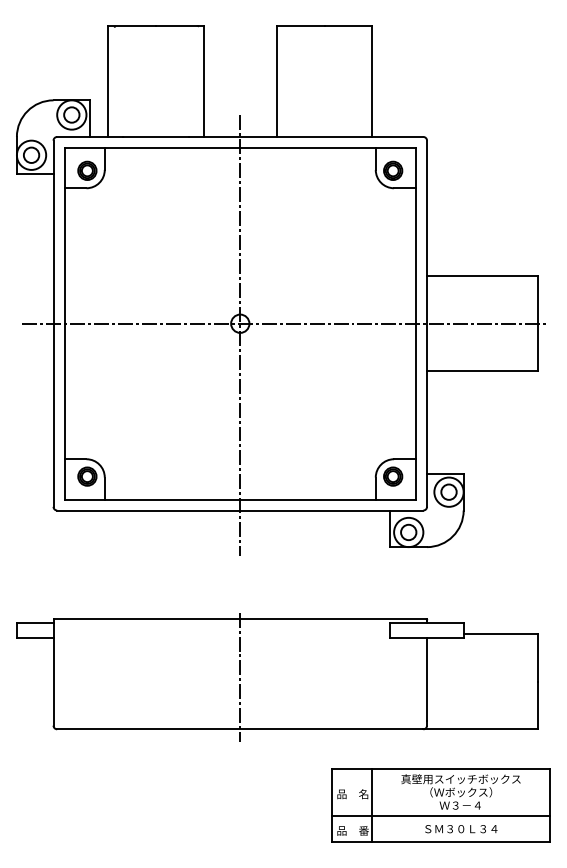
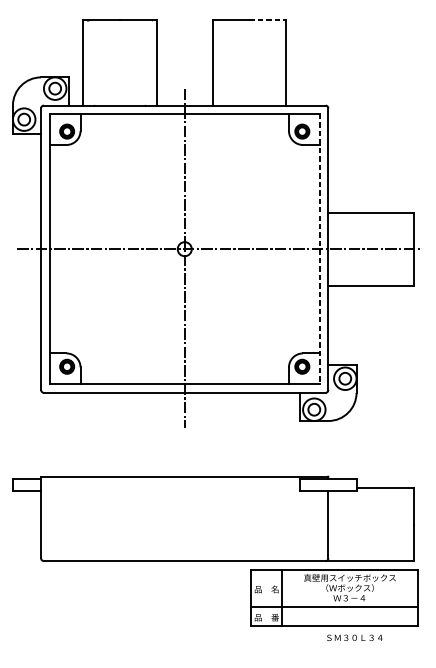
line: (348, 26) -> (267, 20), solid -> dashed
line: (416, 323) -> (320, 249), solid -> dashed
line: (240, 676) -> (184, 520), removed
part: (440, 805) -> (334, 598), moved

